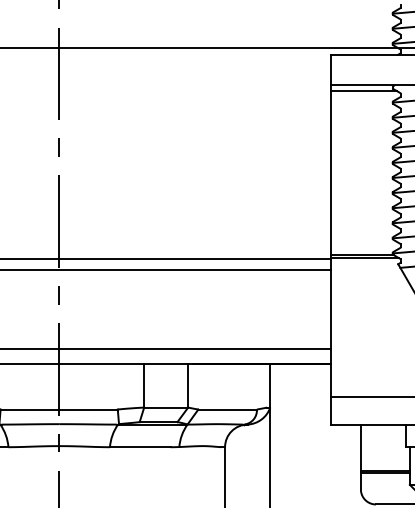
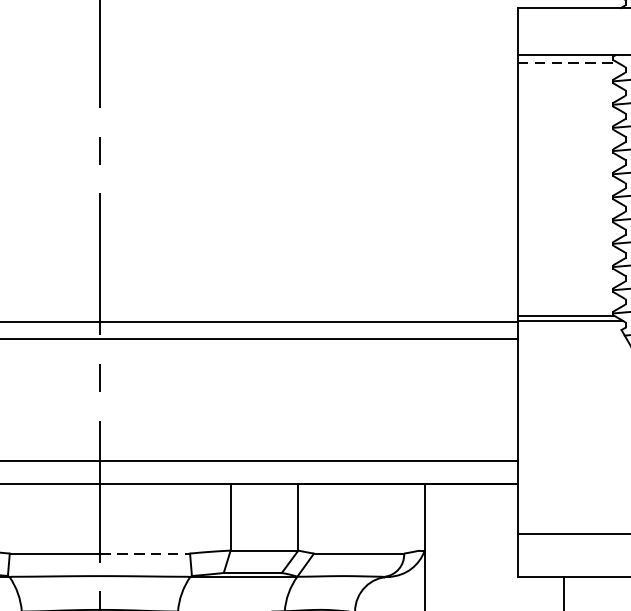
line: (363, 90) -> (568, 62), solid -> dashed
line: (89, 409) -> (146, 553), solid -> dashed

